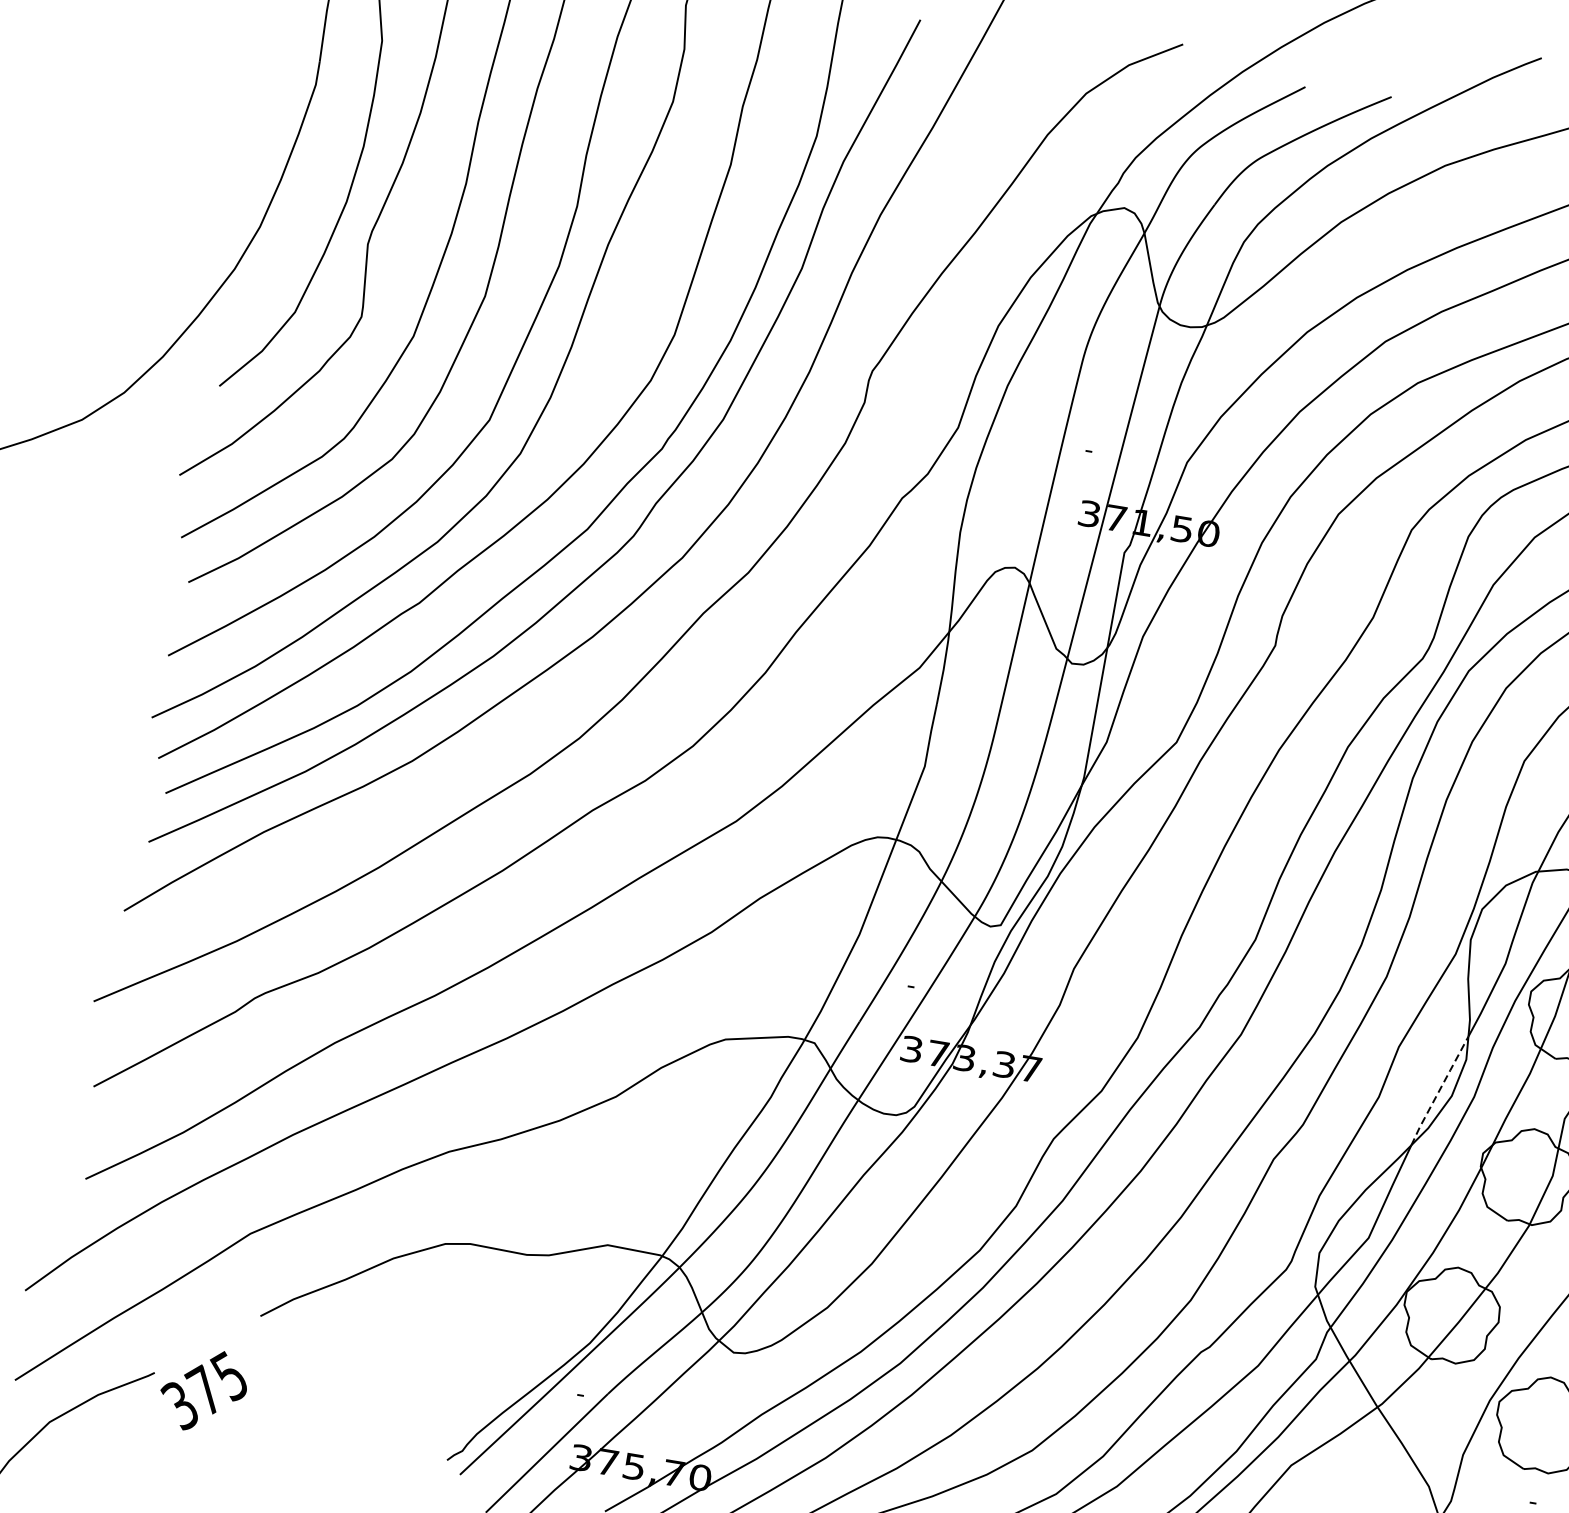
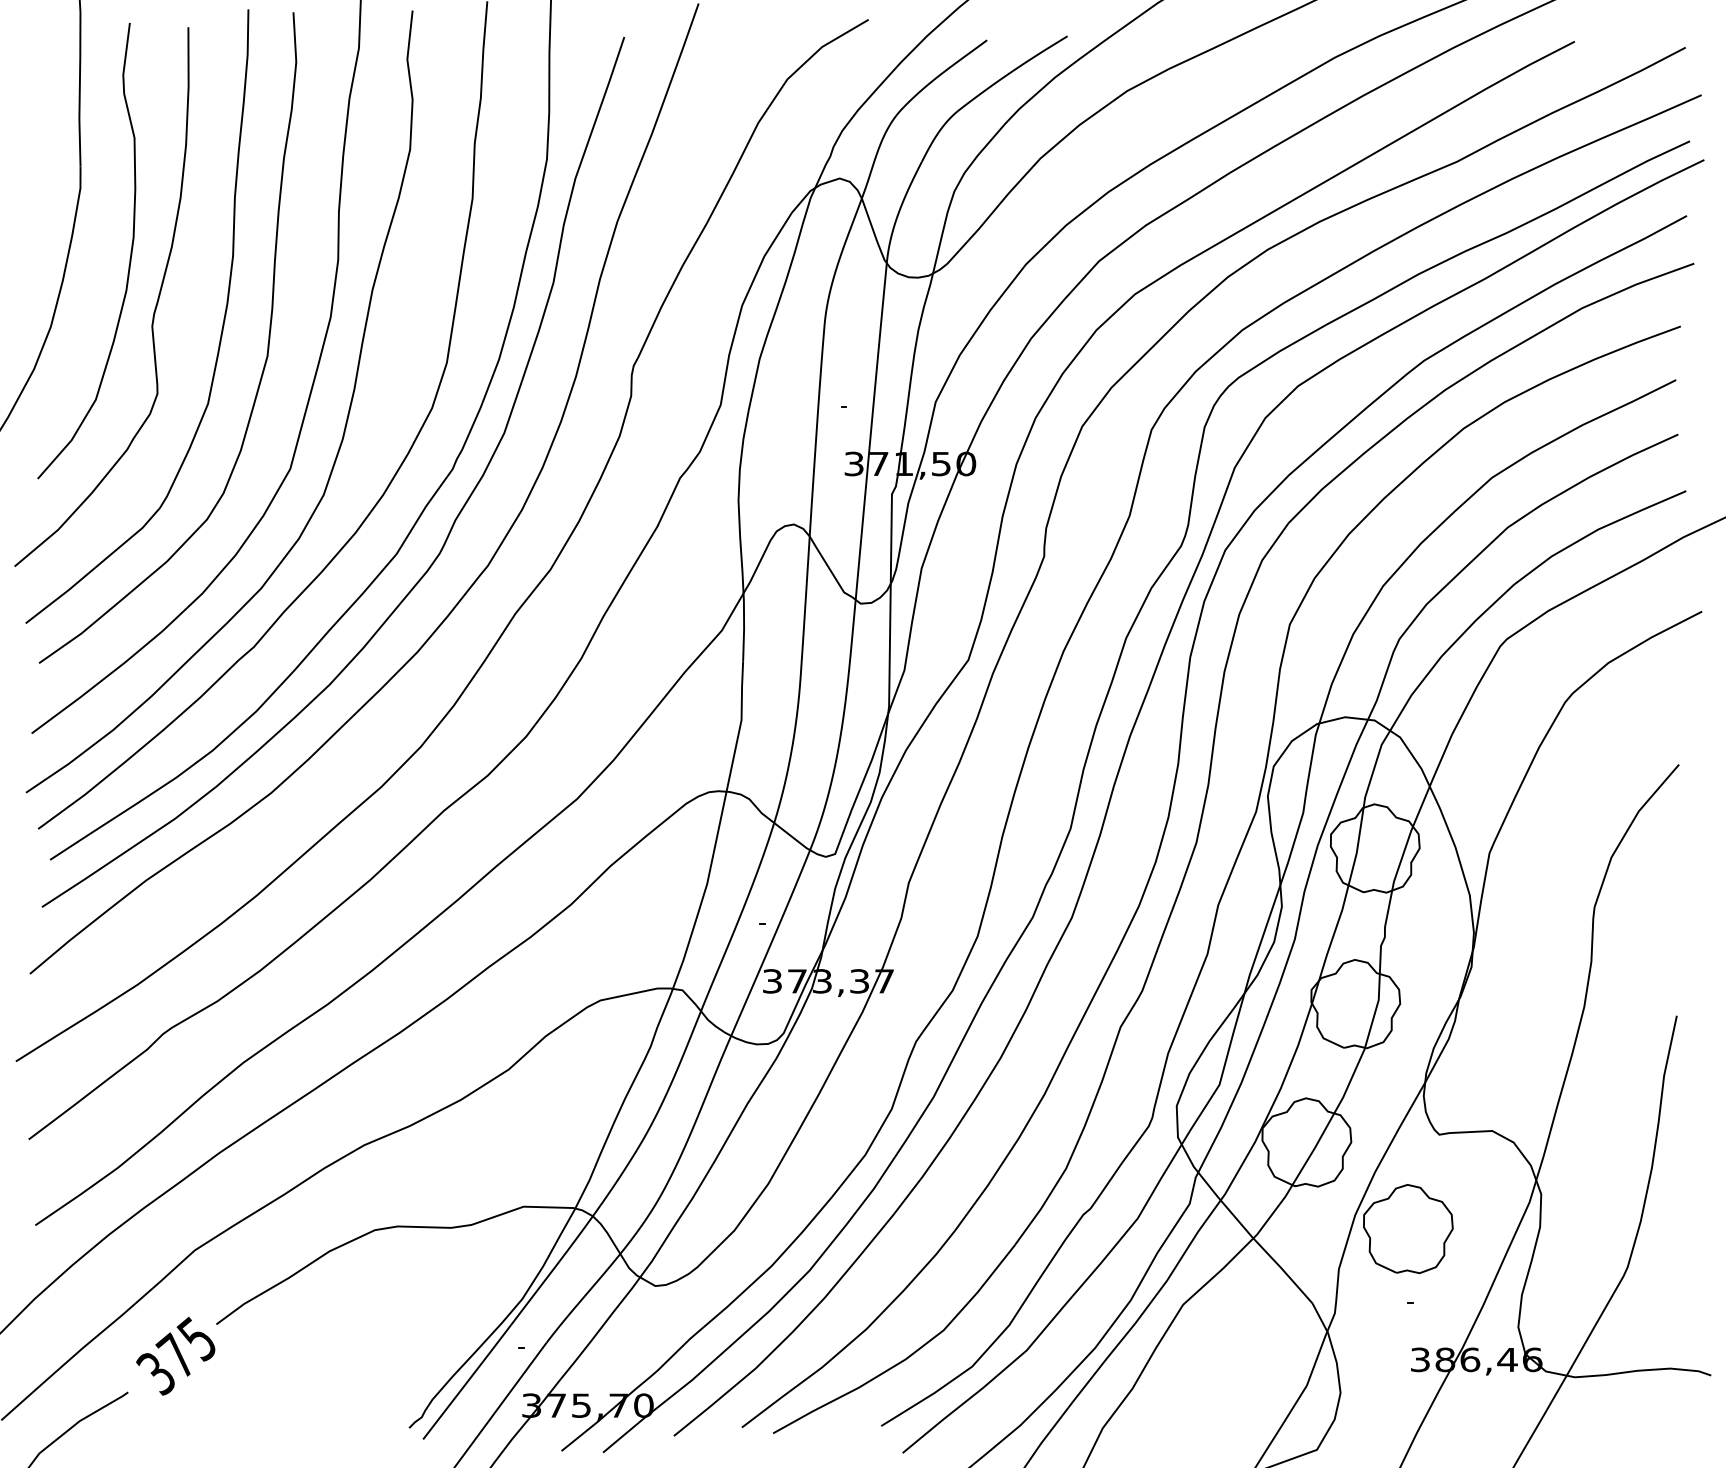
line: (1438, 1091) -> (1261, 939), dashed -> solid
text: (203, 1390) -> (175, 1356), moved

